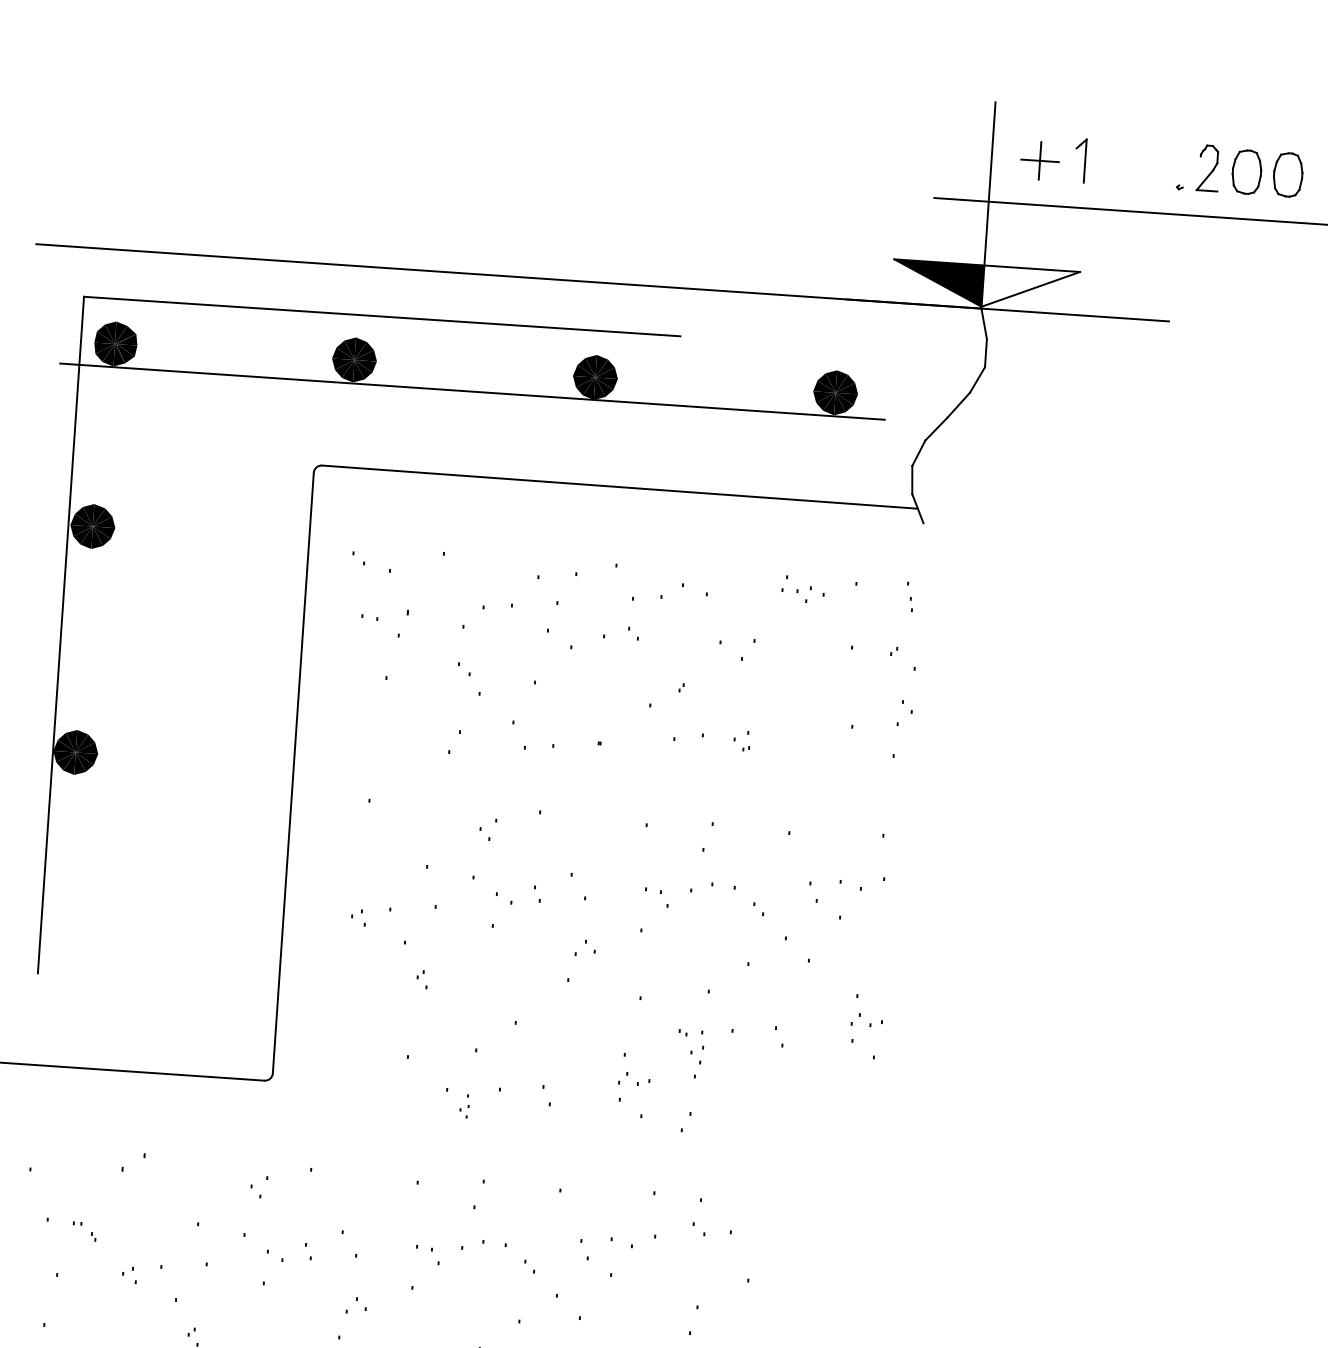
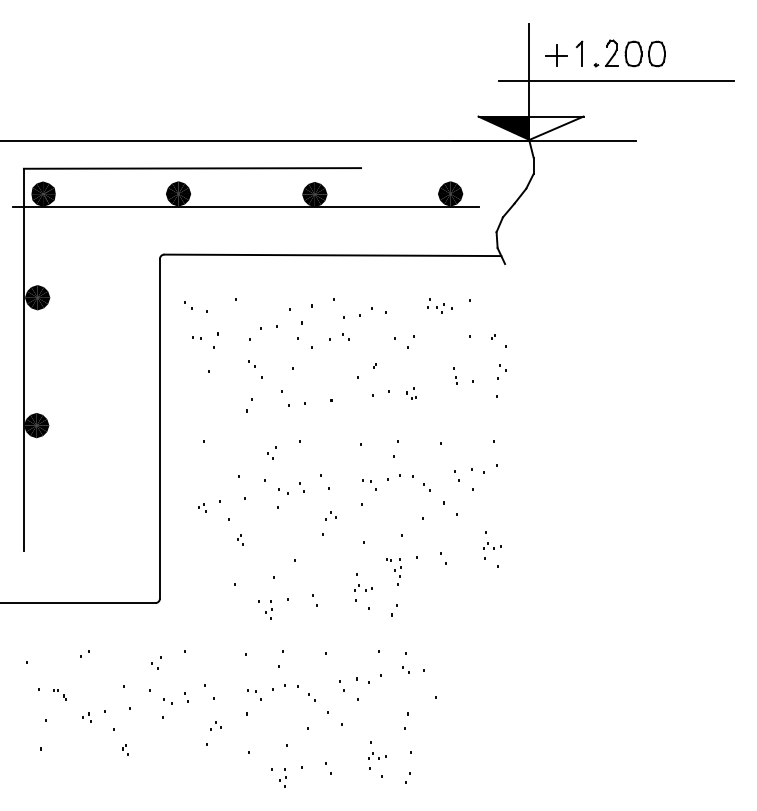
part: (1239, 170) -> (629, 53), moved
part: (910, 596) -> (455, 375), moved
part: (463, 1105) -> (268, 609), size x1.43
part: (132, 1161) -> (84, 653), size x0.62

